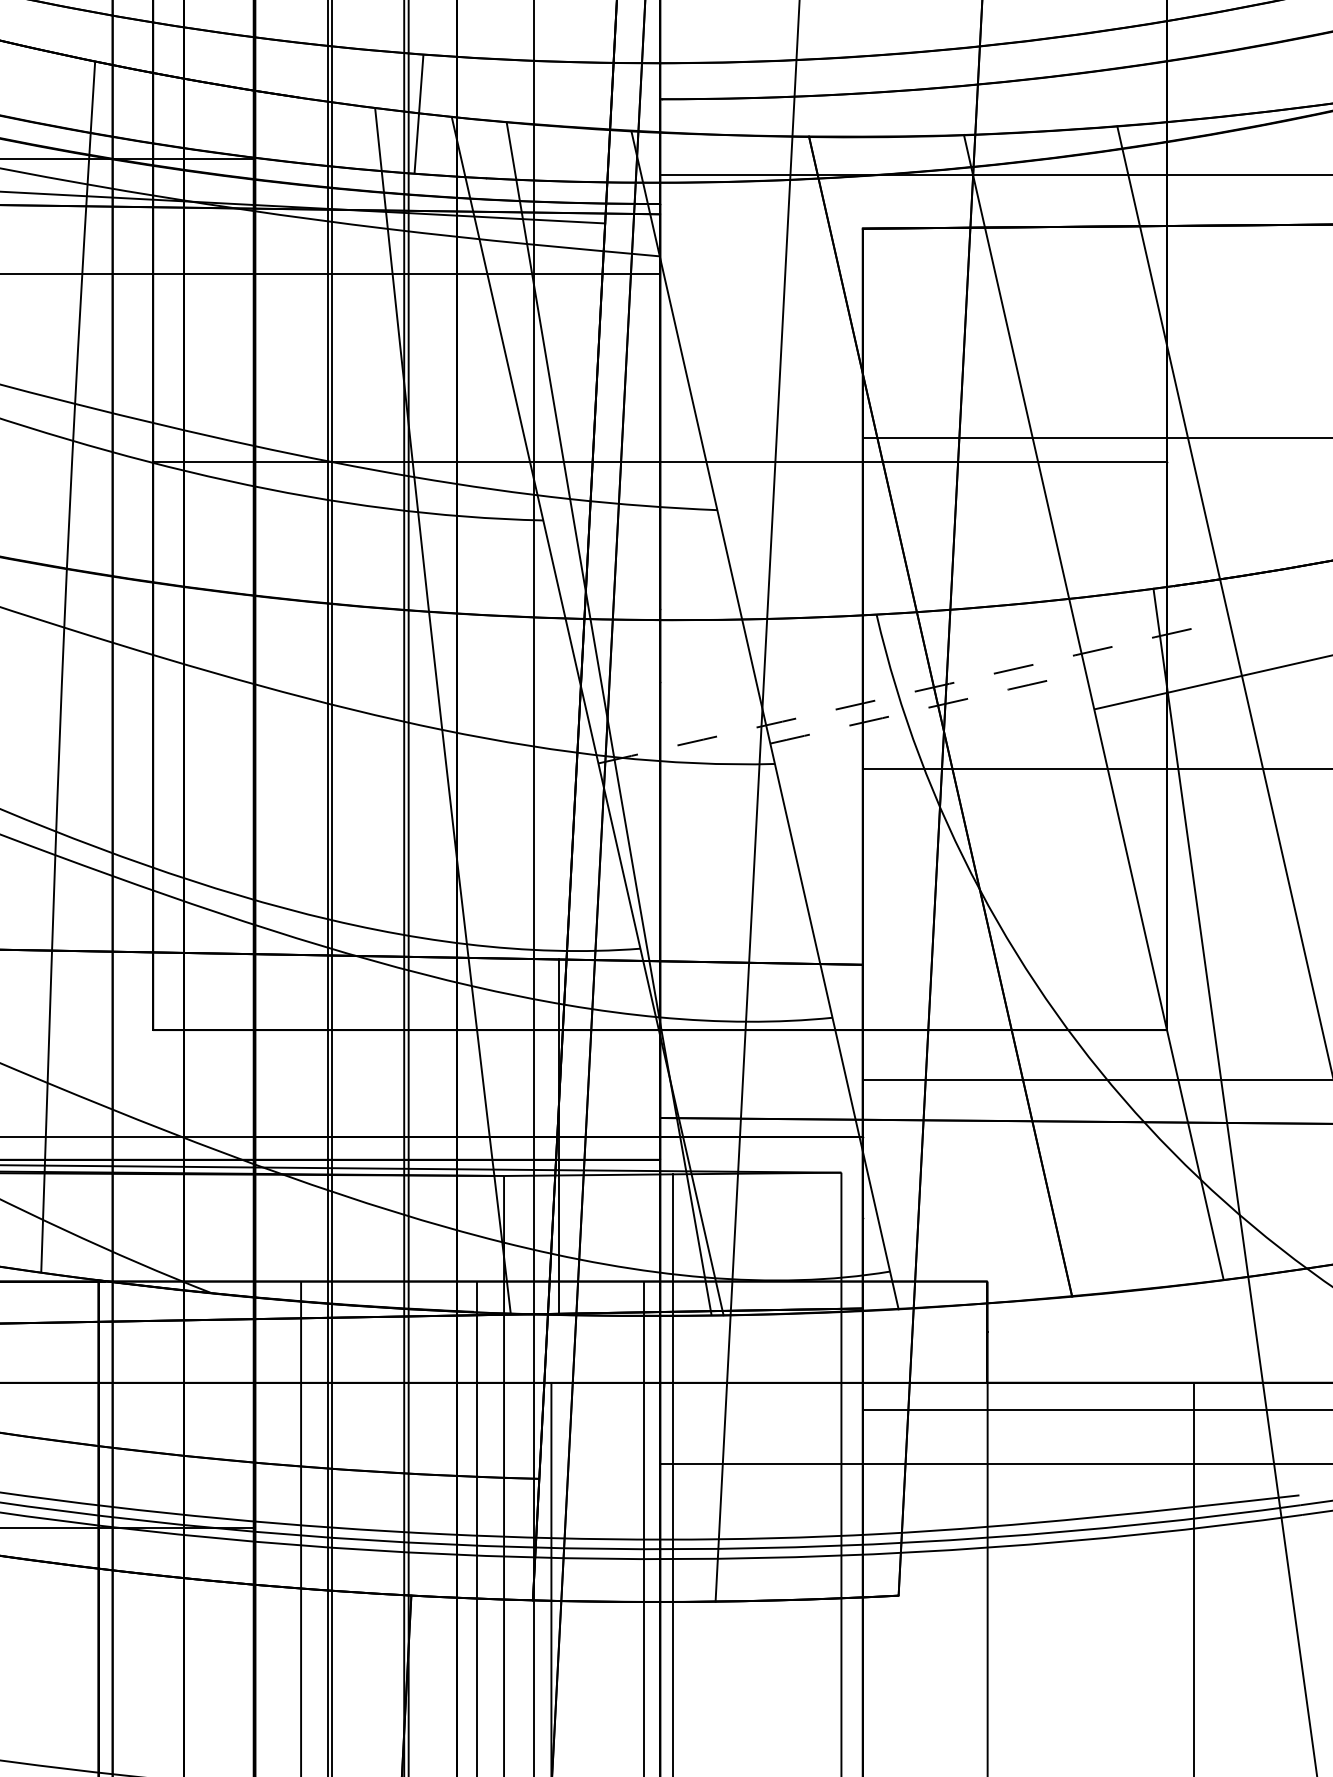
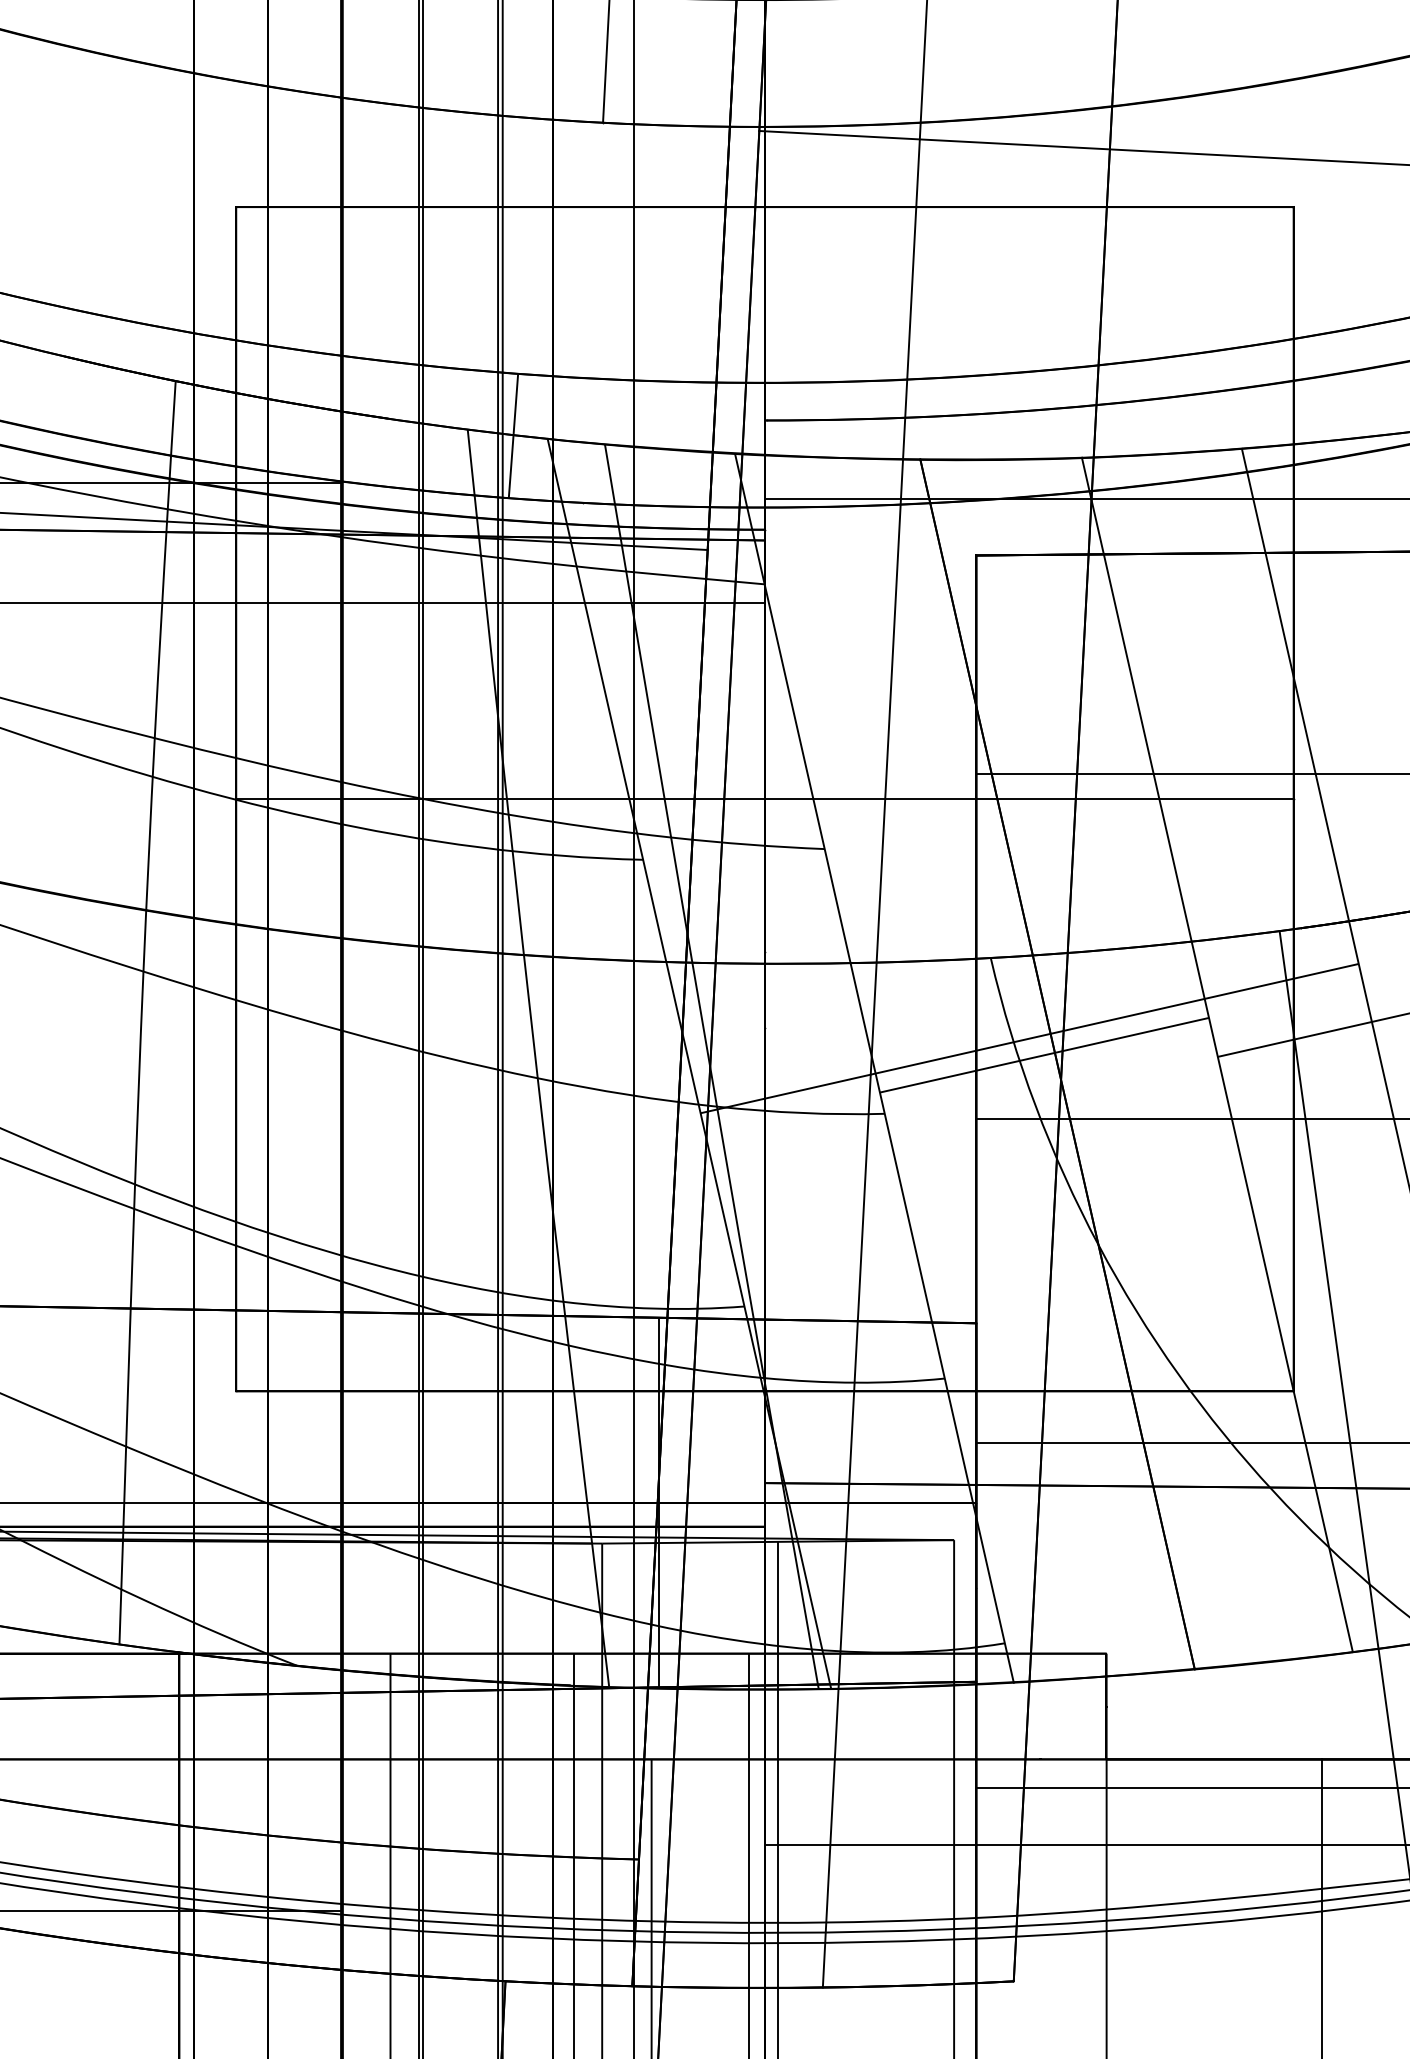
arc: (910, 692) -> (1026, 1039), dashed -> solid
arc: (928, 708) -> (1044, 1055), dashed -> solid

